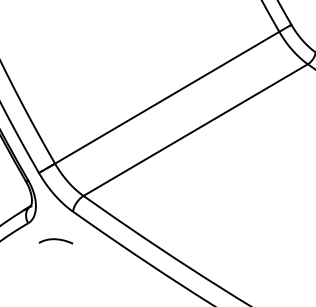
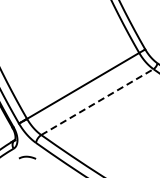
line: (195, 128) -> (97, 101), solid -> dashed

